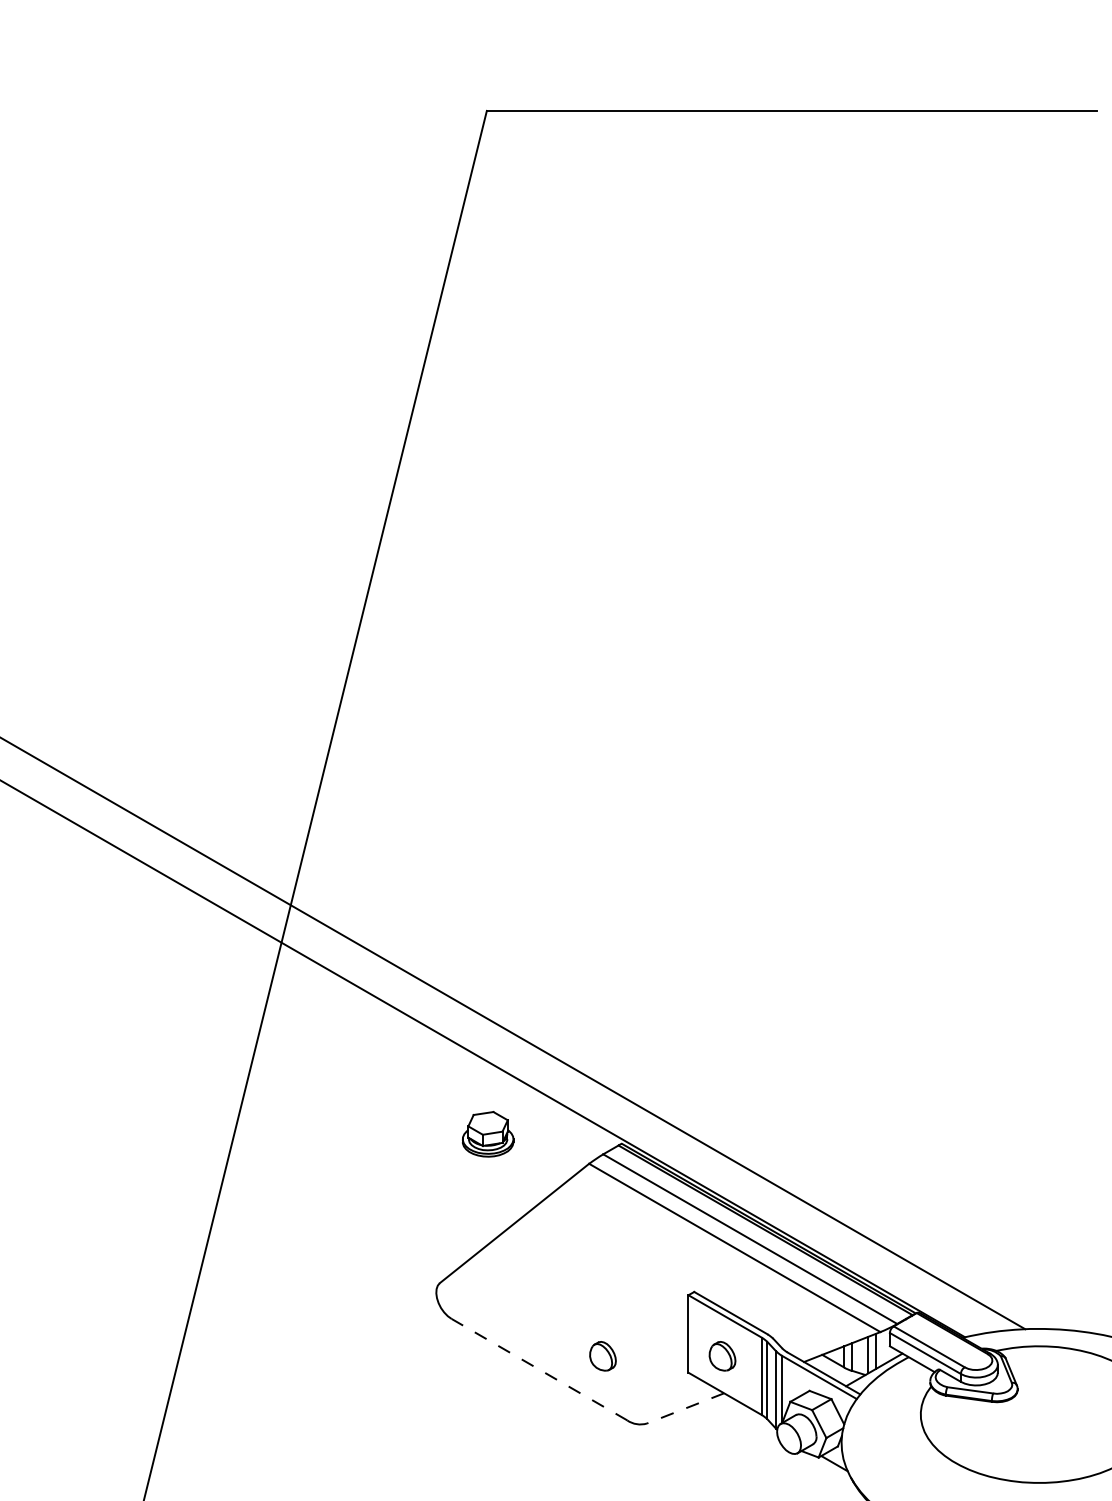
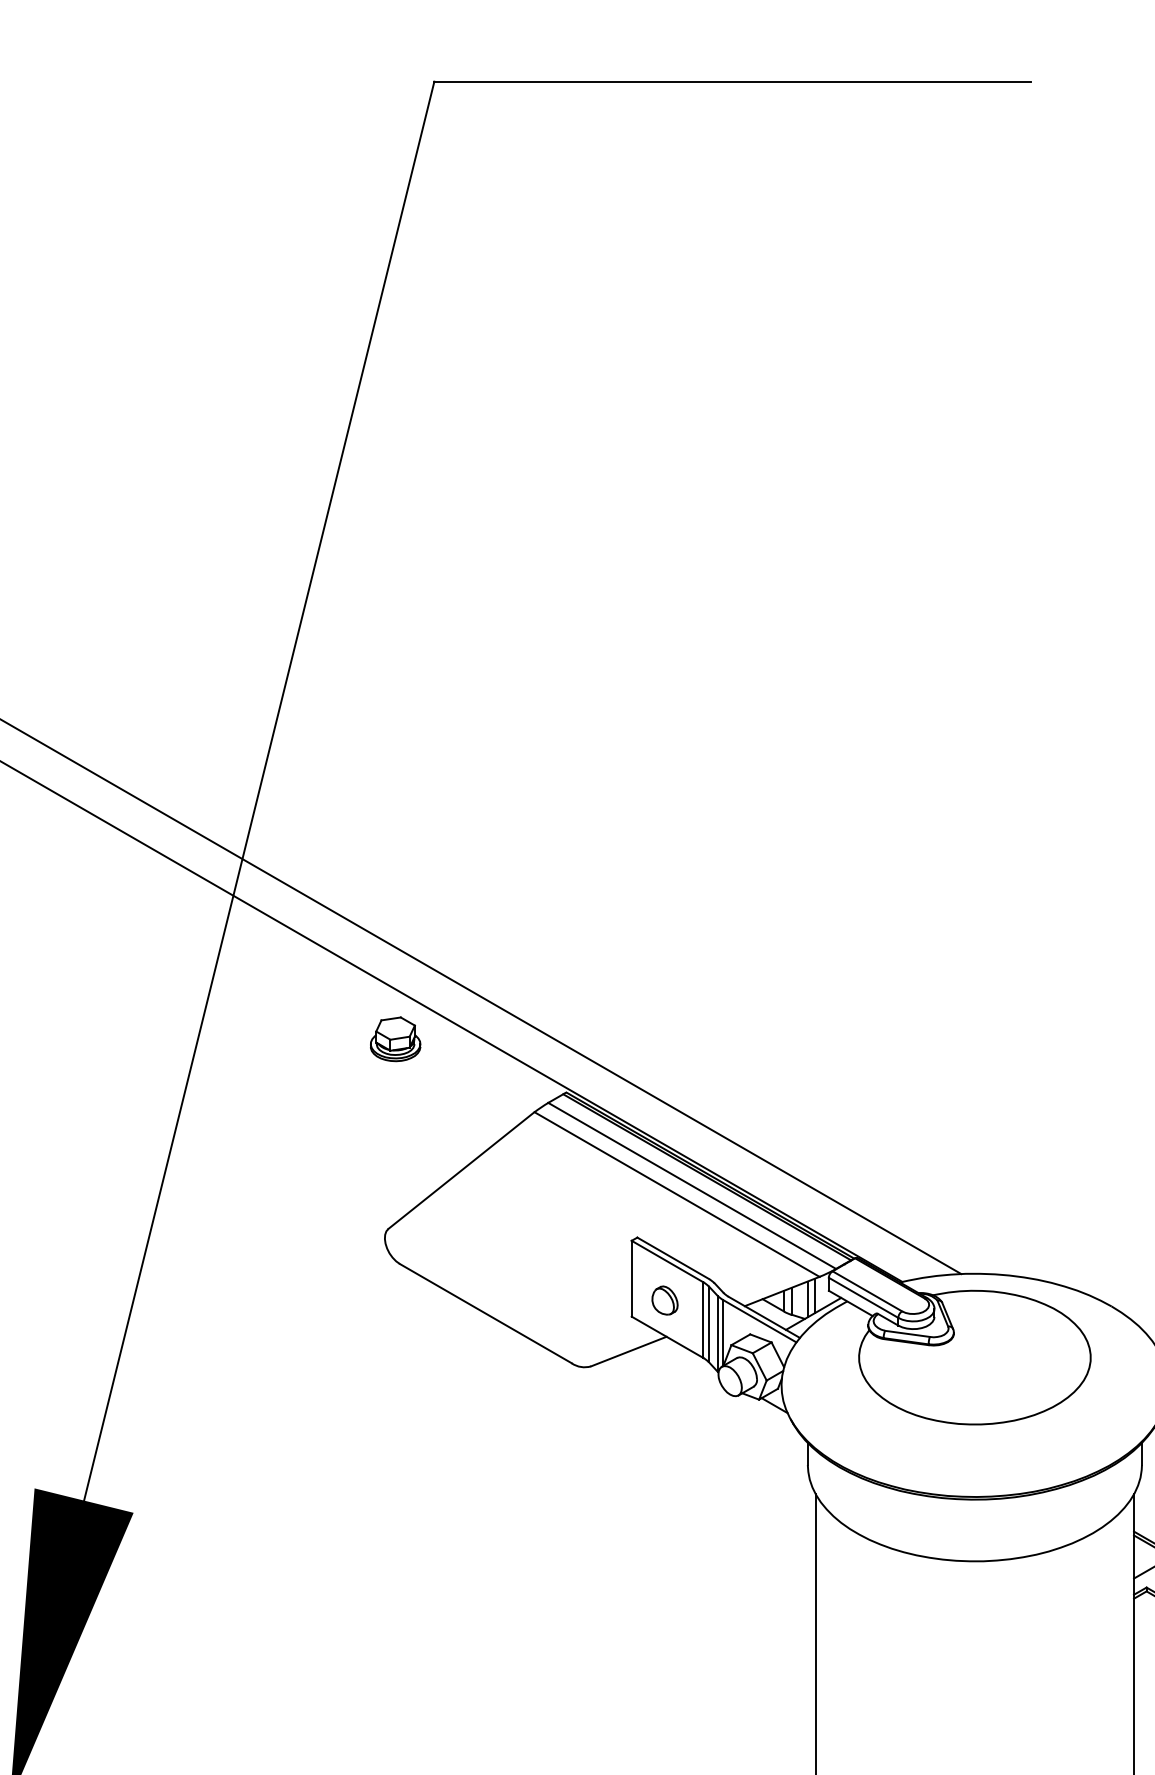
part: (488, 1134) -> (395, 1039), moved
part: (602, 1356) -> (547, 1300), removed
line: (539, 1369) -> (485, 1313), dashed -> solid
line: (685, 1408) -> (628, 1351), dashed -> solid

